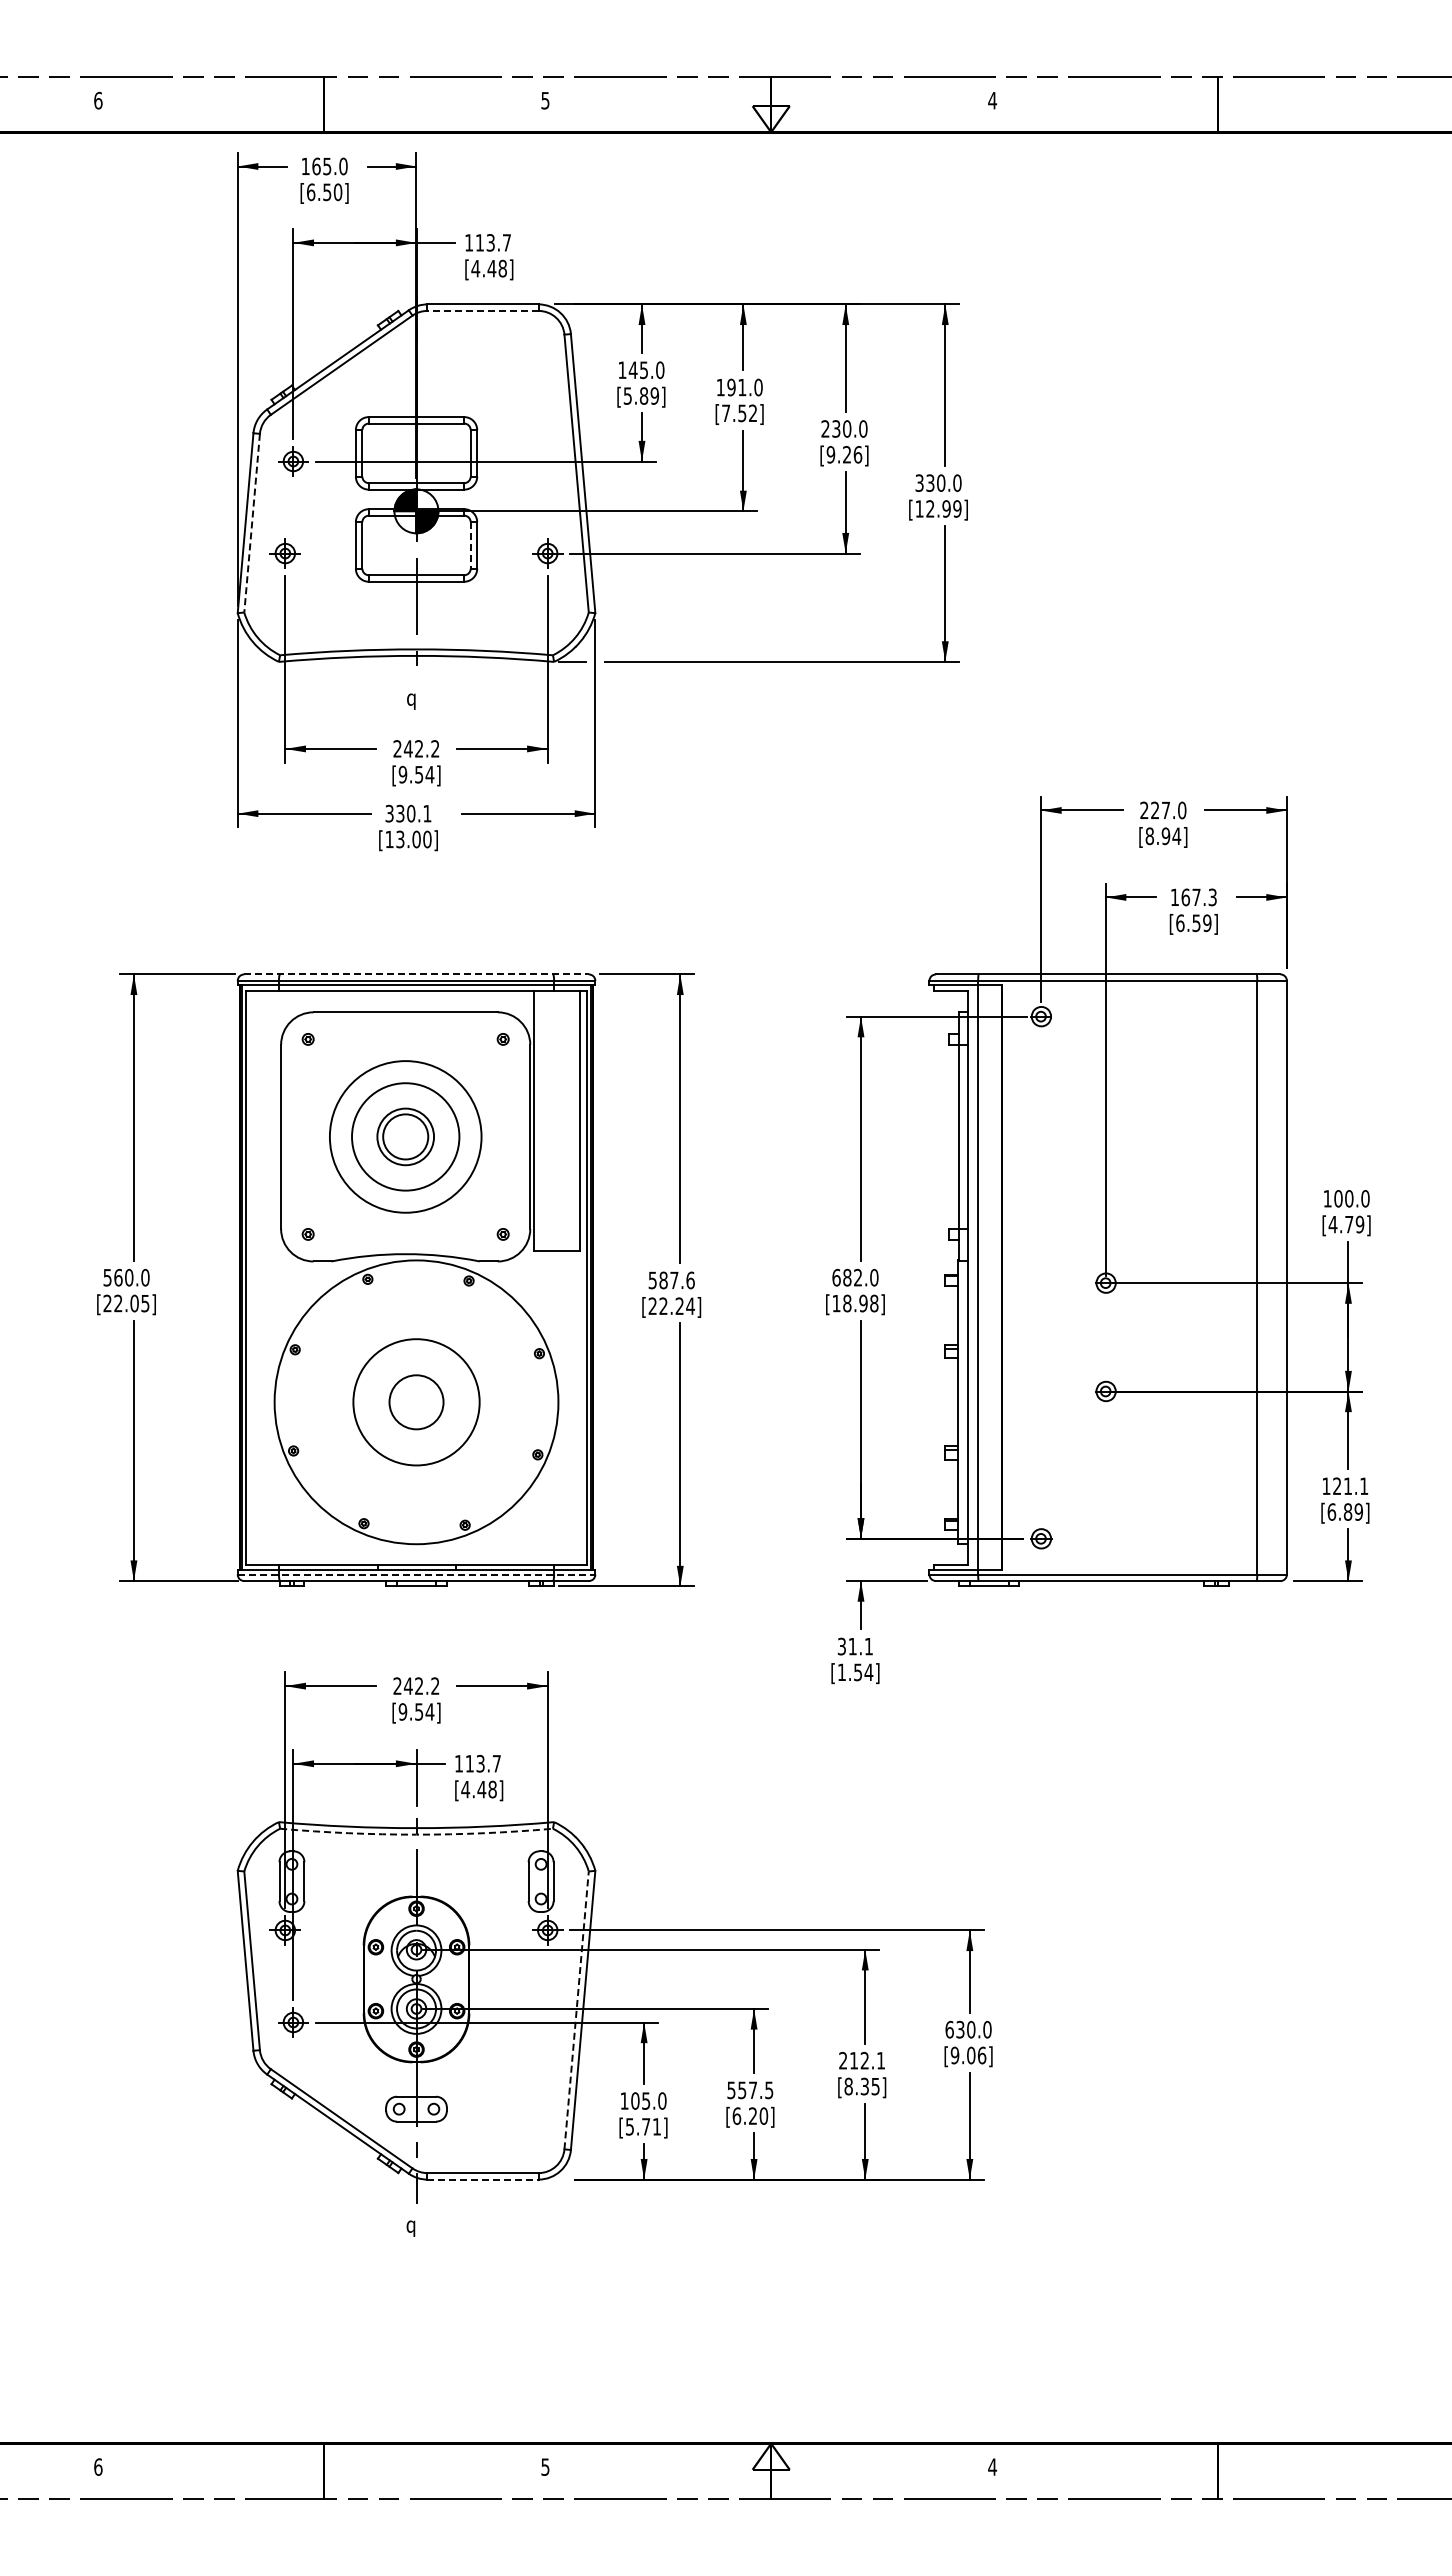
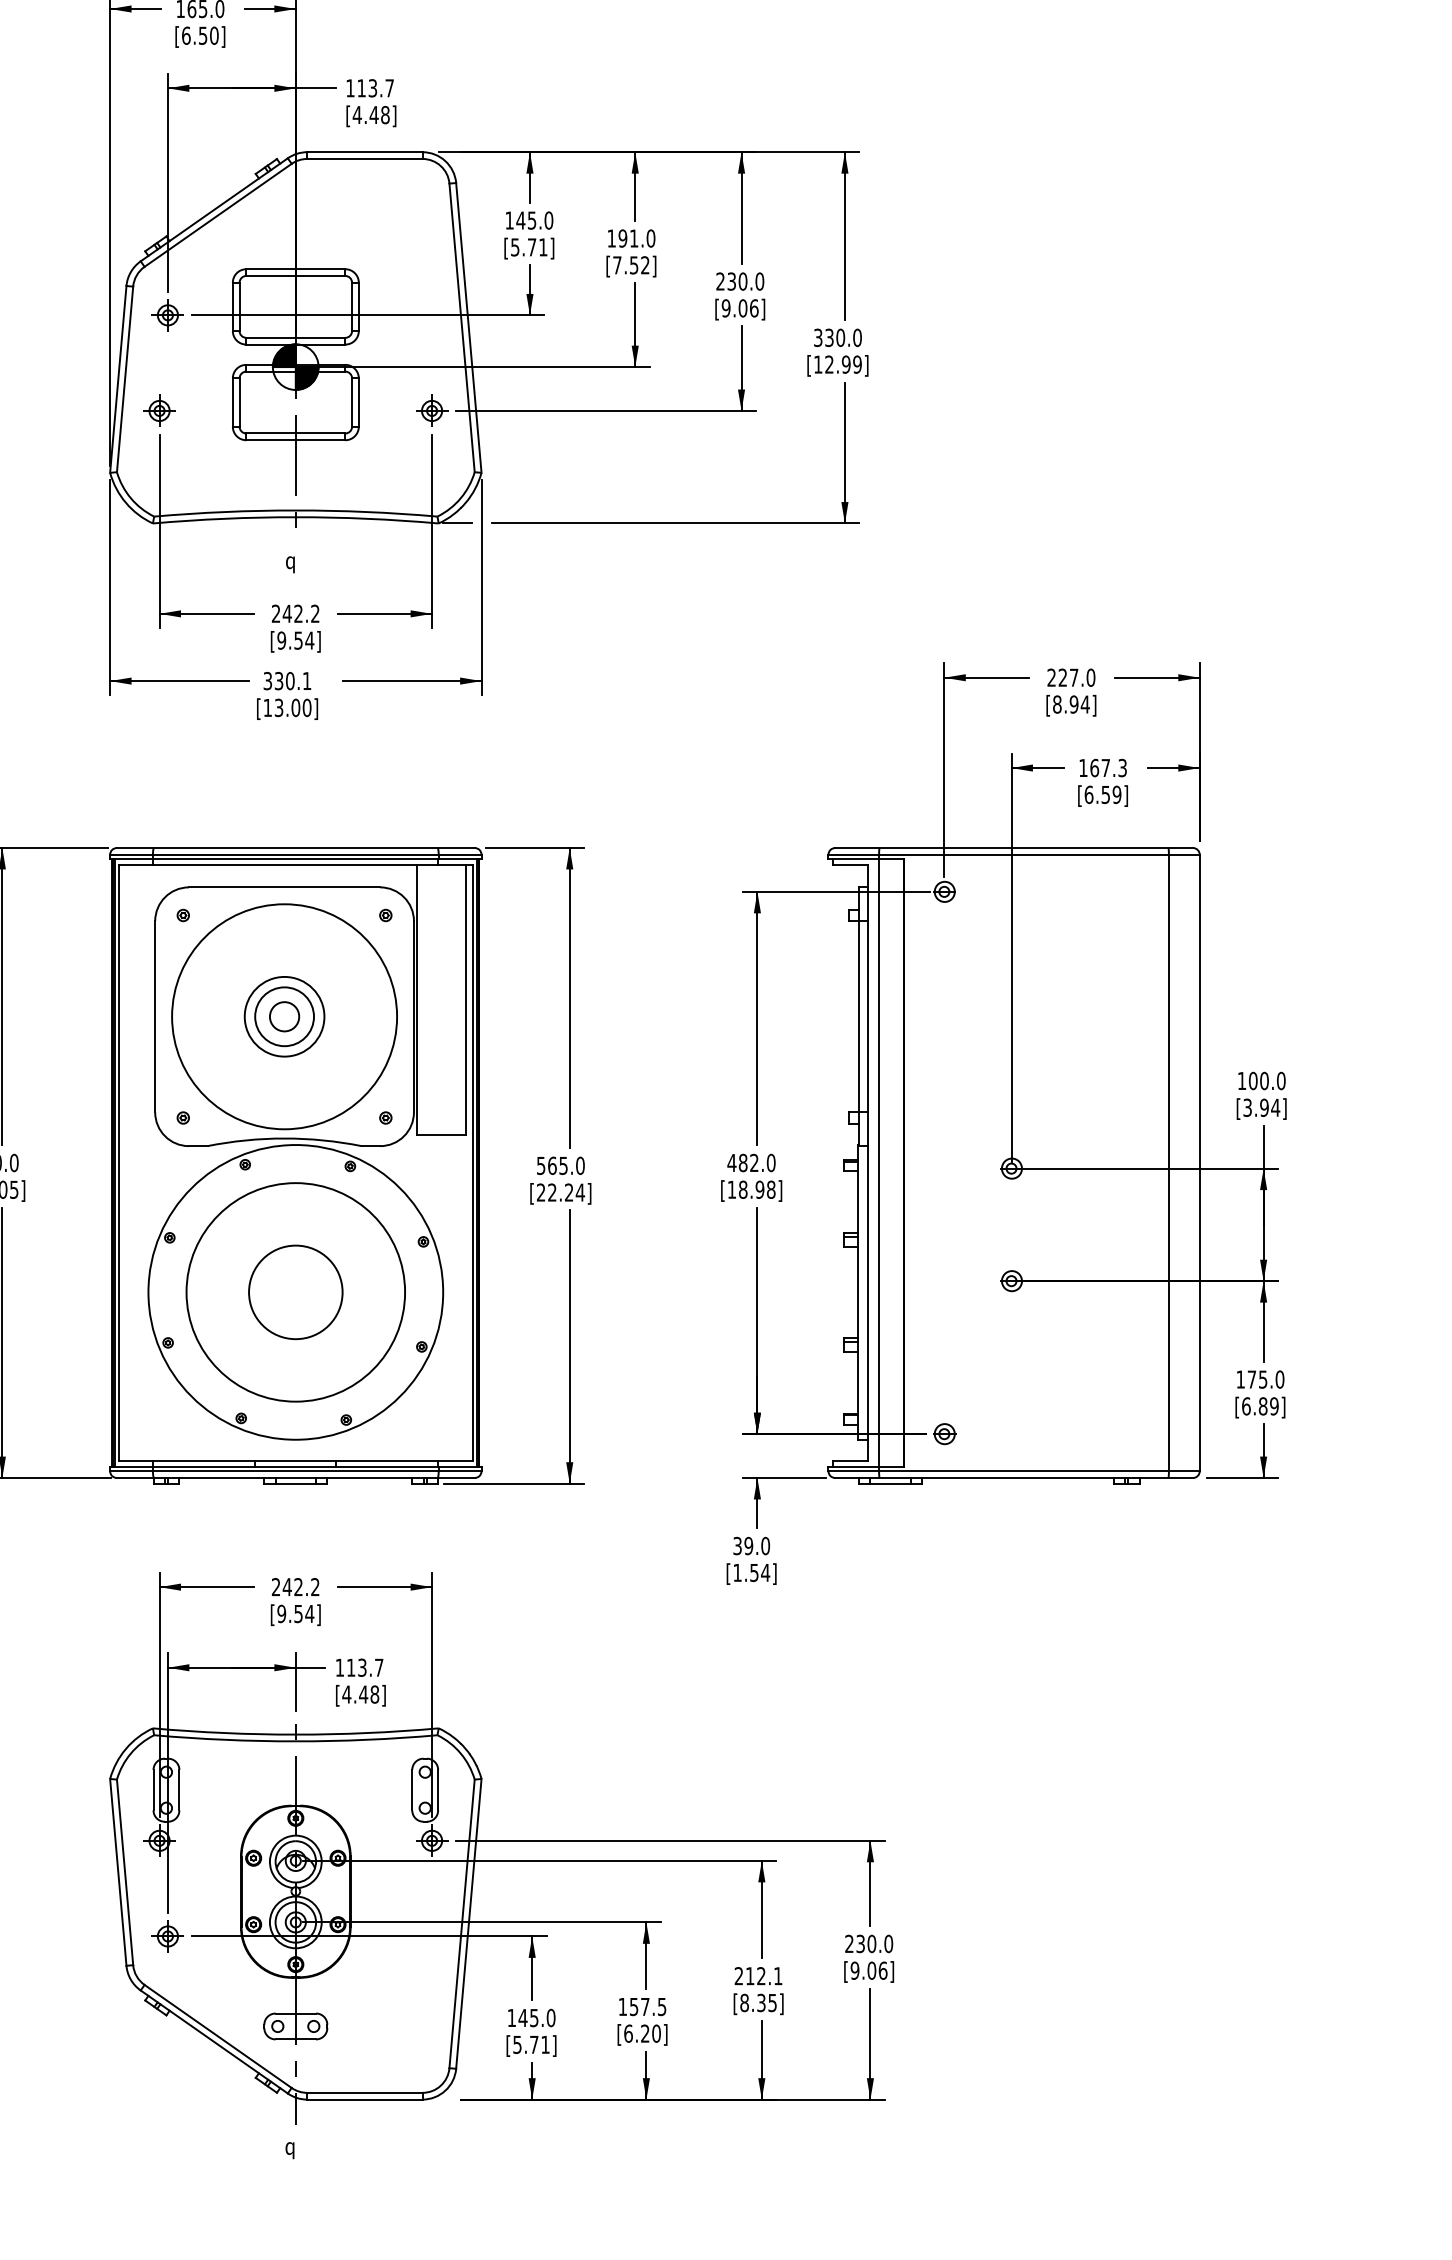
line: (483, 310) -> (365, 158), dashed -> solid
text: (648, 395) -> (536, 246), [5.89] -> [5.71]
text: (847, 454) -> (743, 308), [9.26] -> [9.06]
line: (252, 523) -> (125, 379), dashed -> solid
line: (470, 545) -> (351, 402), dashed -> solid
line: (417, 974) -> (296, 848), dashed -> solid
circle: (405, 1136) -> (284, 1016), size x0.62
circle: (405, 1136) -> (284, 1016), size x0.71
circle: (405, 1136) -> (284, 1016), size x1.43
text: (1346, 1224) -> (1261, 1107), [4.79] -> [3.94]
text: (836, 1277) -> (731, 1162), 682.0 -> 482.0
text: (676, 1280) -> (565, 1165), 587.6 -> 565.0
circle: (416, 1402) -> (295, 1292), size x1.67
circle: (416, 1402) -> (295, 1292), size x1.67
text: (1350, 1486) -> (1265, 1379), 121.1 -> 175.0
line: (416, 1574) -> (295, 1471), dashed -> solid
text: (860, 1646) -> (756, 1545), 31.1 -> 39.0
arc: (416, 1834) -> (295, 1741), dashed -> solid
line: (576, 2009) -> (461, 1922), dashed -> solid
text: (949, 2029) -> (849, 1943), 630.0 -> 230.0
text: (731, 2090) -> (622, 2007), 557.5 -> 157.5
text: (634, 2100) -> (522, 2017), 105.0 -> 145.0
line: (483, 2179) -> (365, 2099), dashed -> solid

